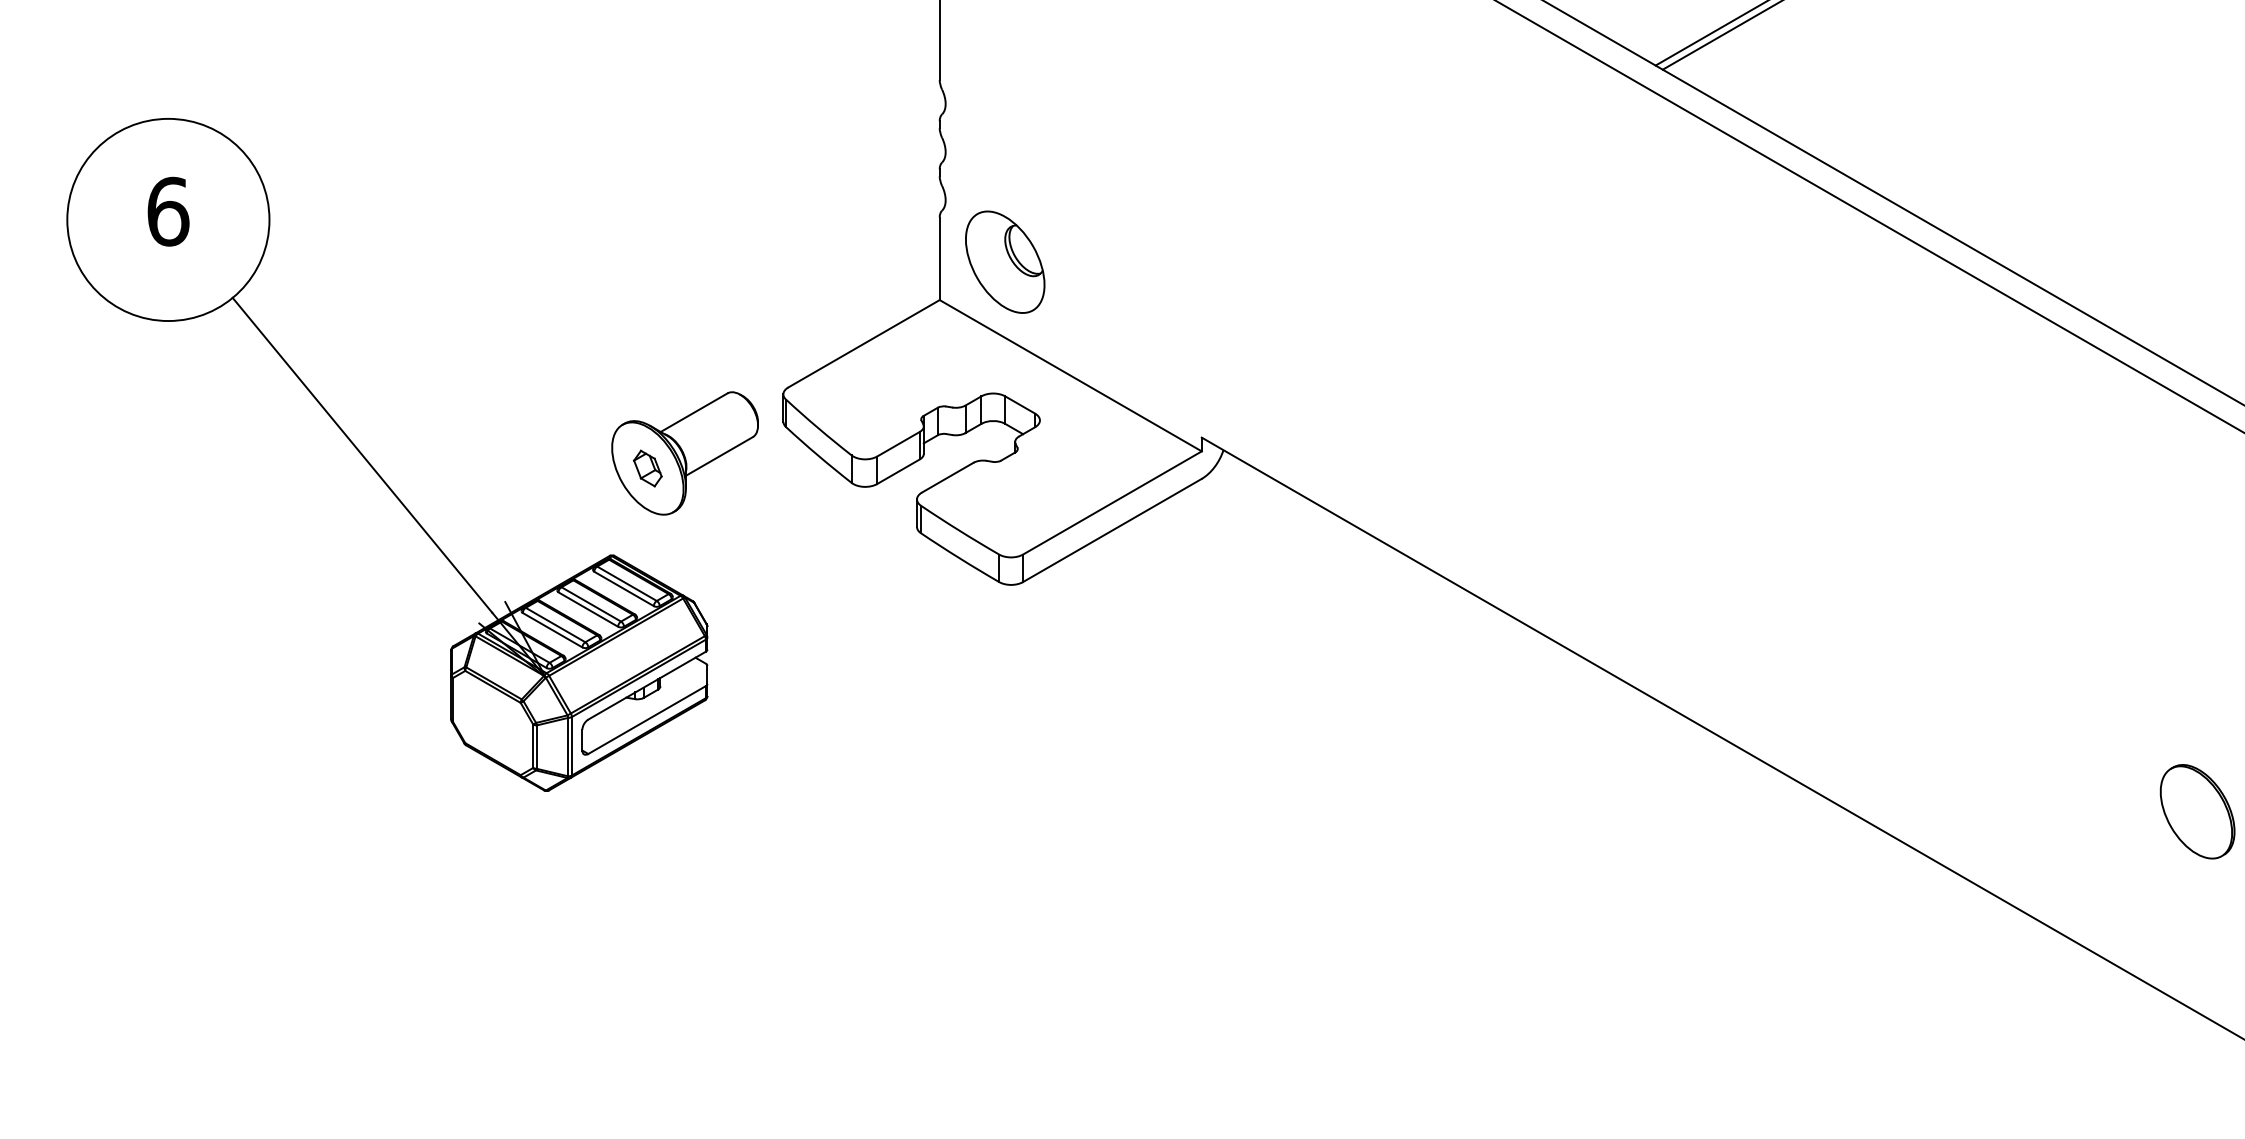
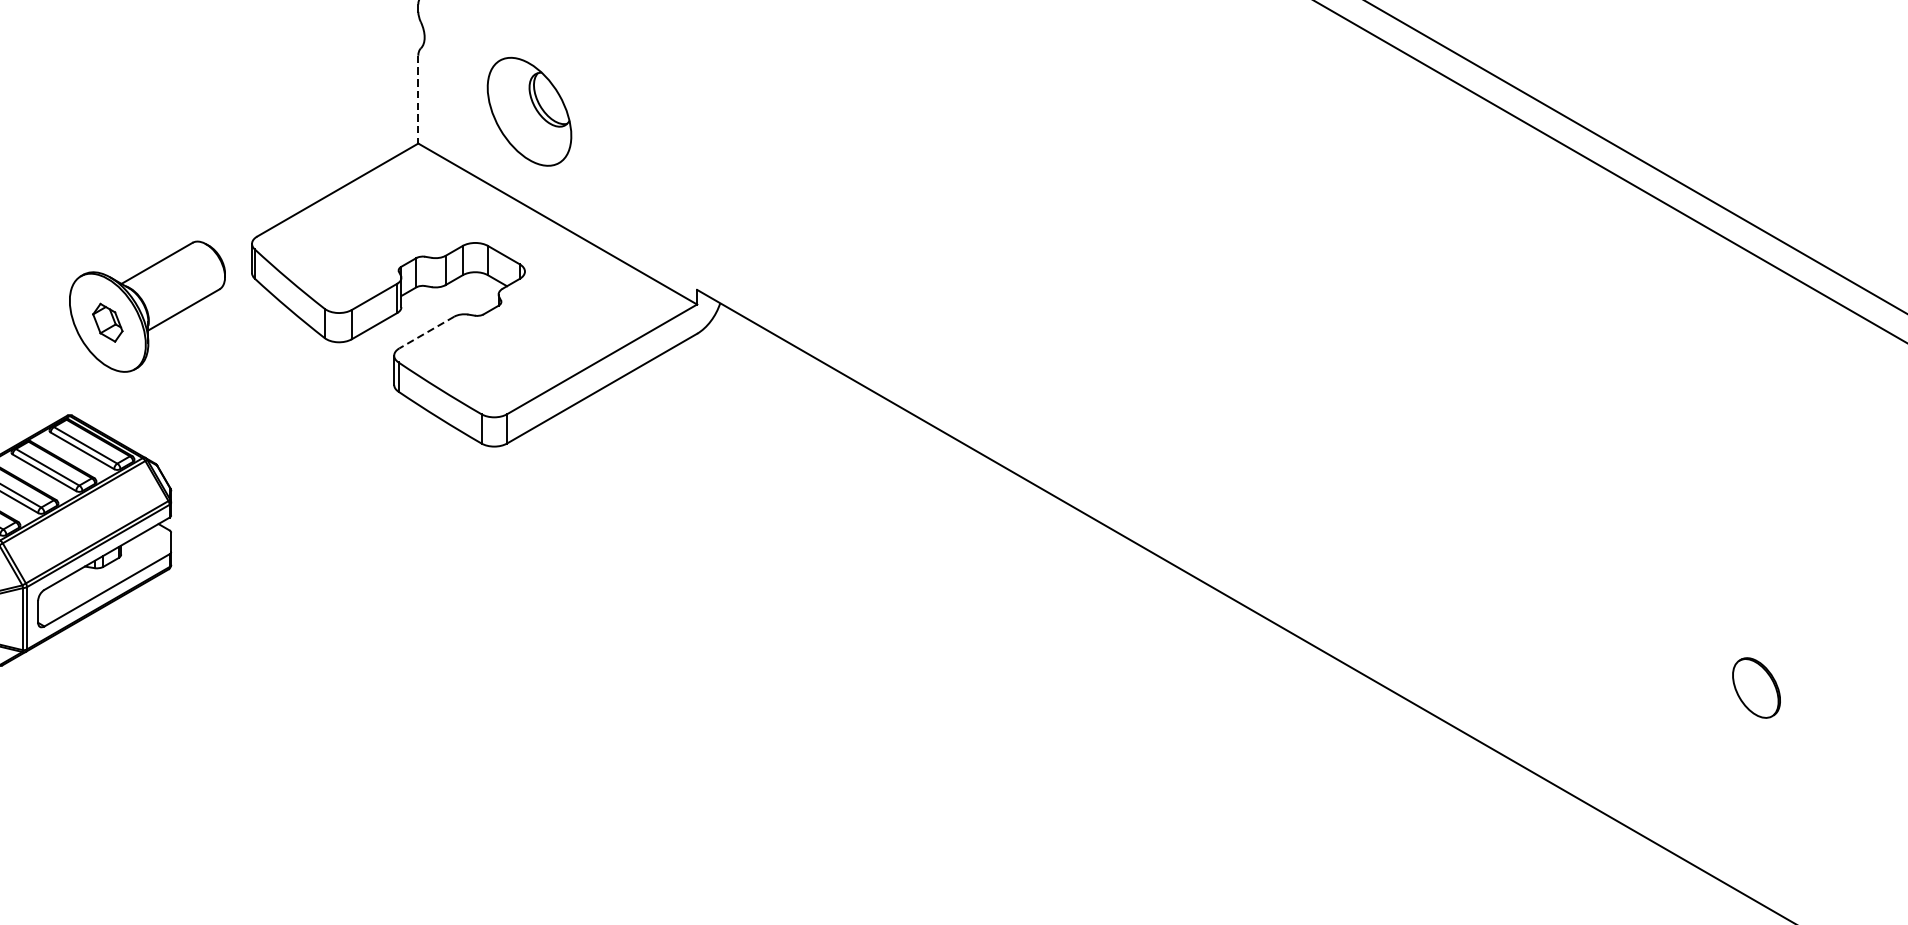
line: (939, 259) -> (418, 100), solid -> dashed
part: (1005, 261) -> (529, 111), moved
line: (947, 477) -> (426, 332), solid -> dashed
part: (2197, 811) -> (1756, 687), size x0.6

